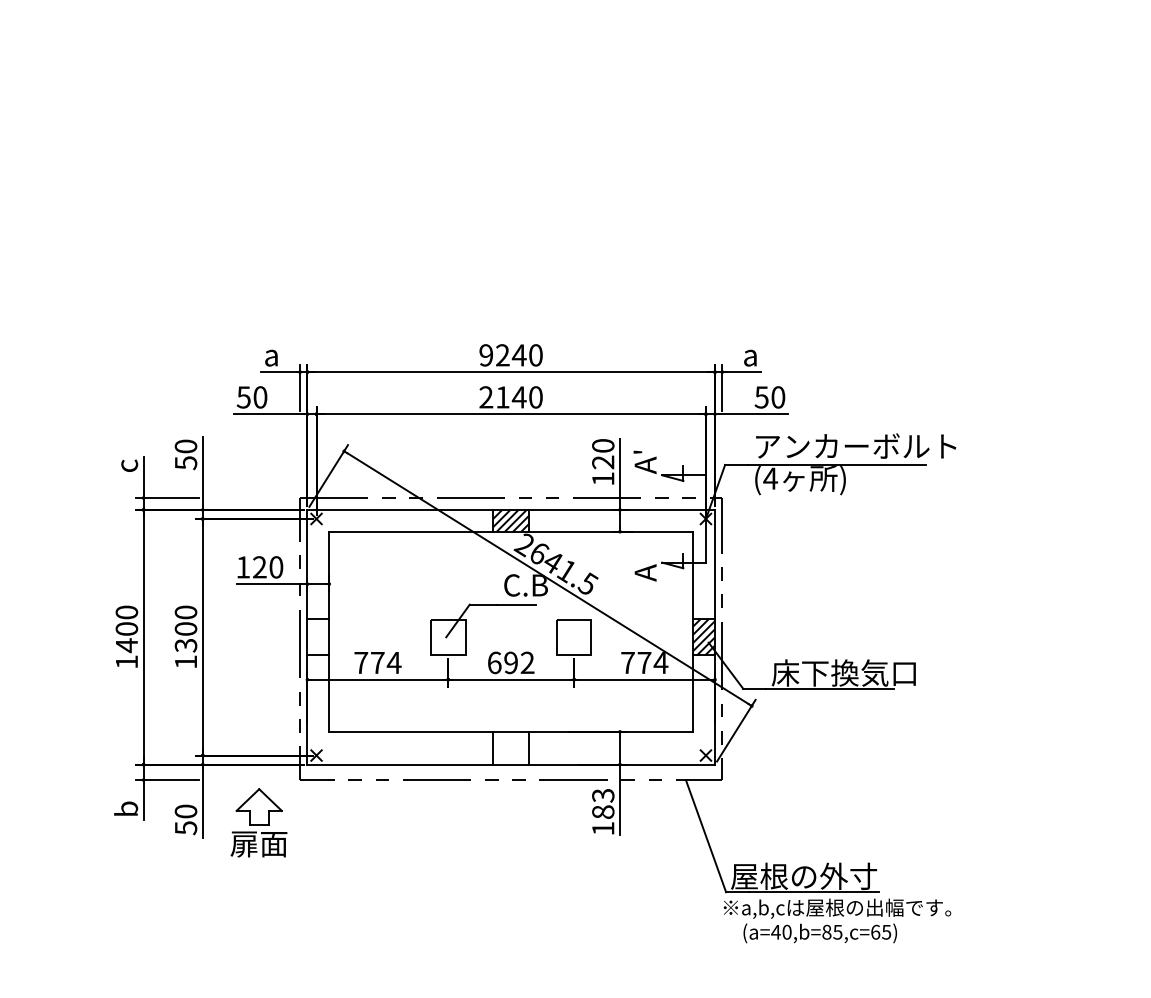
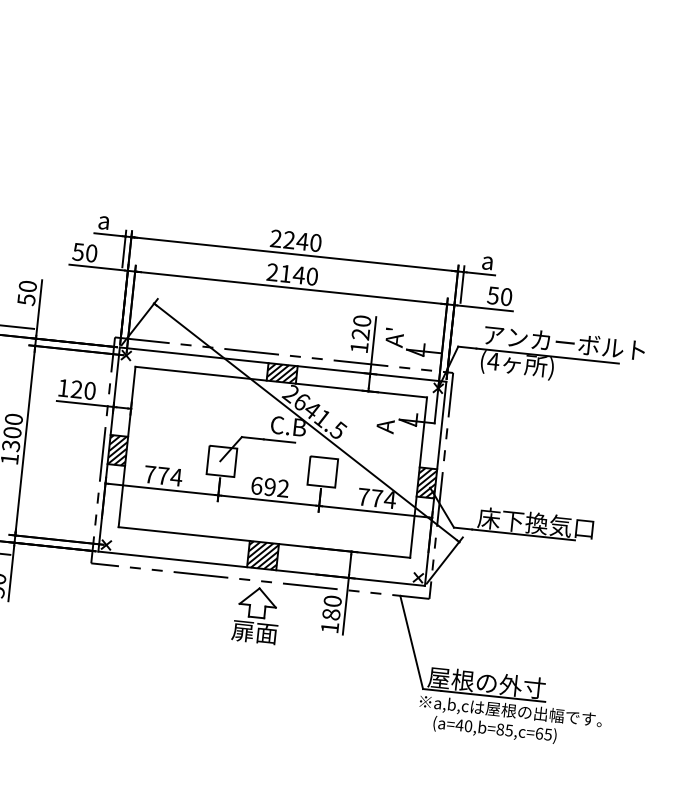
text: (486, 355) -> (276, 238), 9240 -> 2240
hatch: (318, 637) -> (117, 450), added
hatch: (511, 747) -> (263, 555), added
text: (603, 795) -> (332, 601), 183 -> 180
part: (258, 822) -> (256, 615), moved

